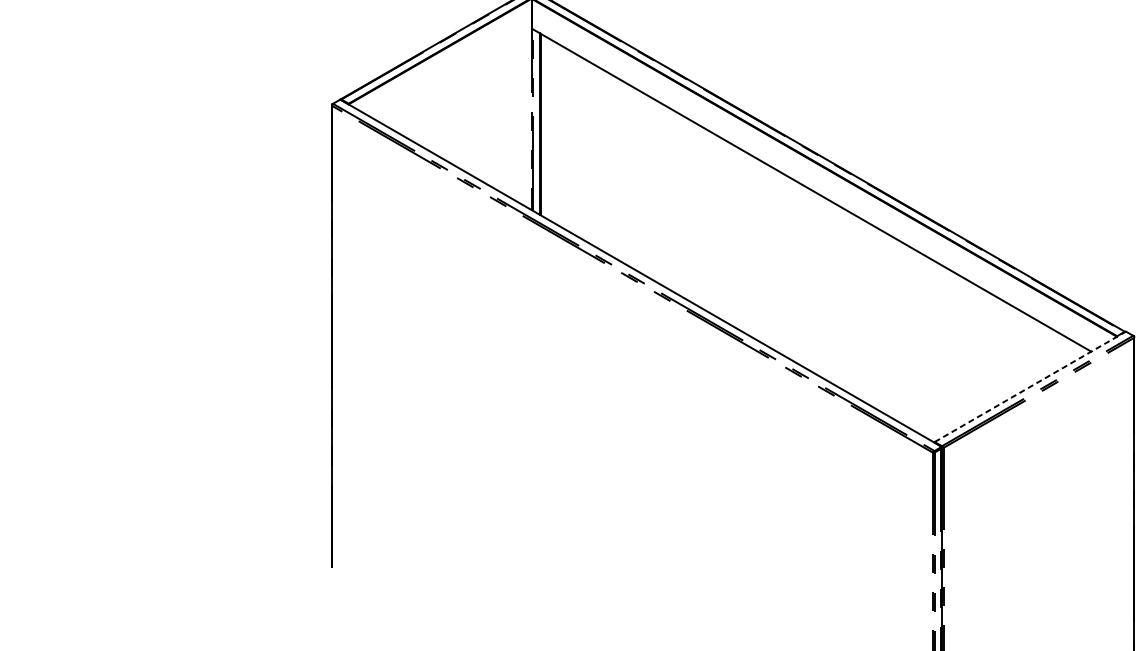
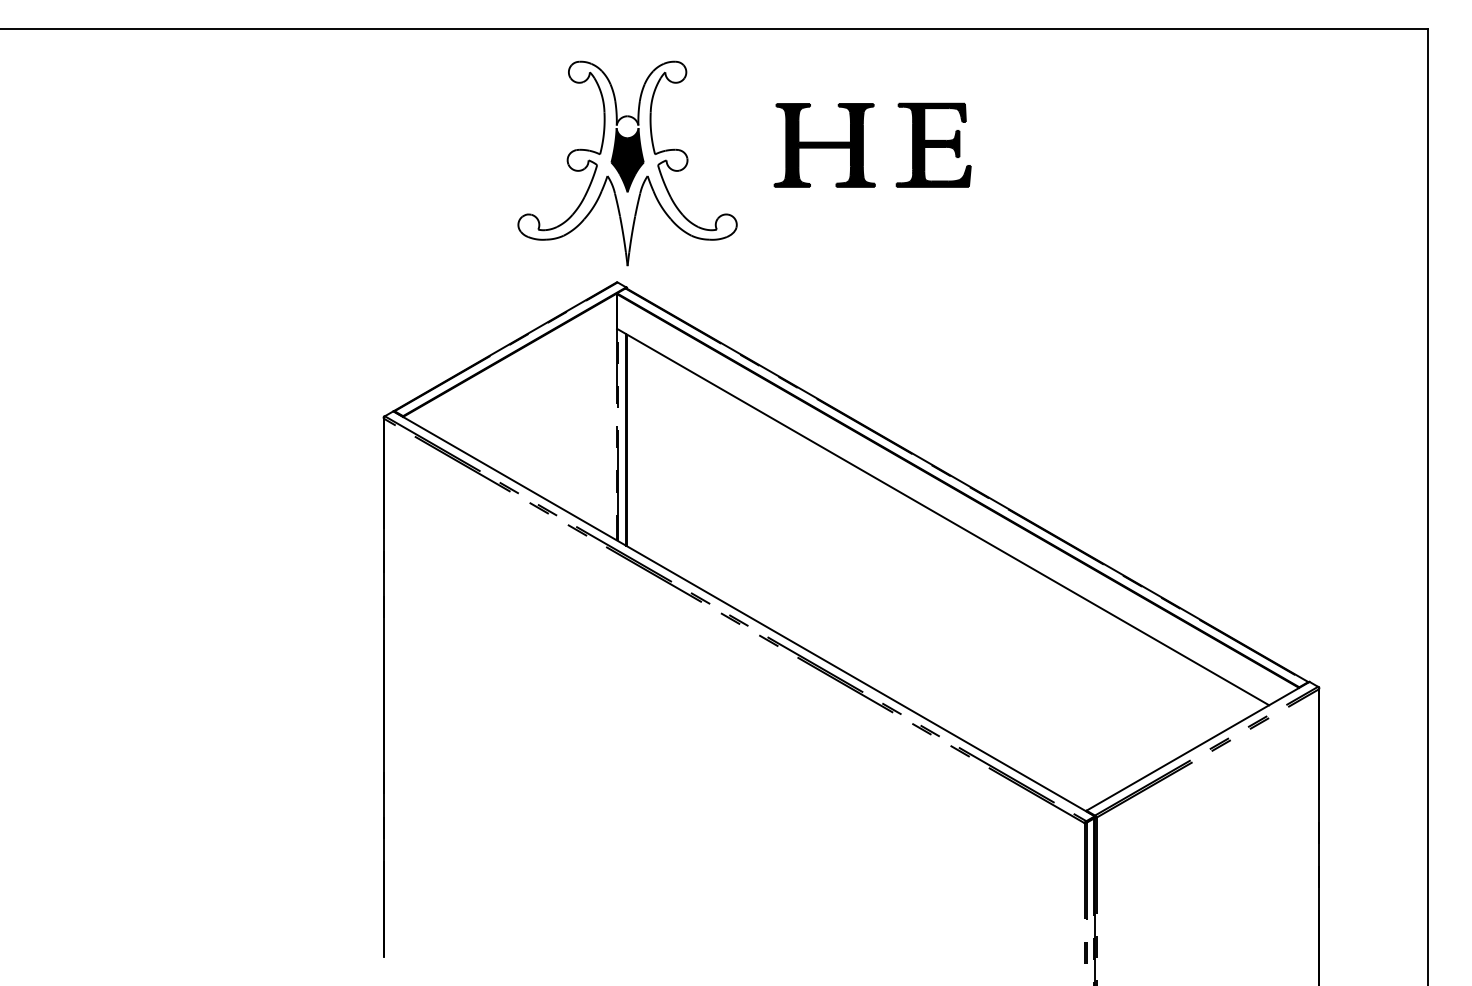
line: (1030, 386) -> (1198, 746), dashed -> solid

